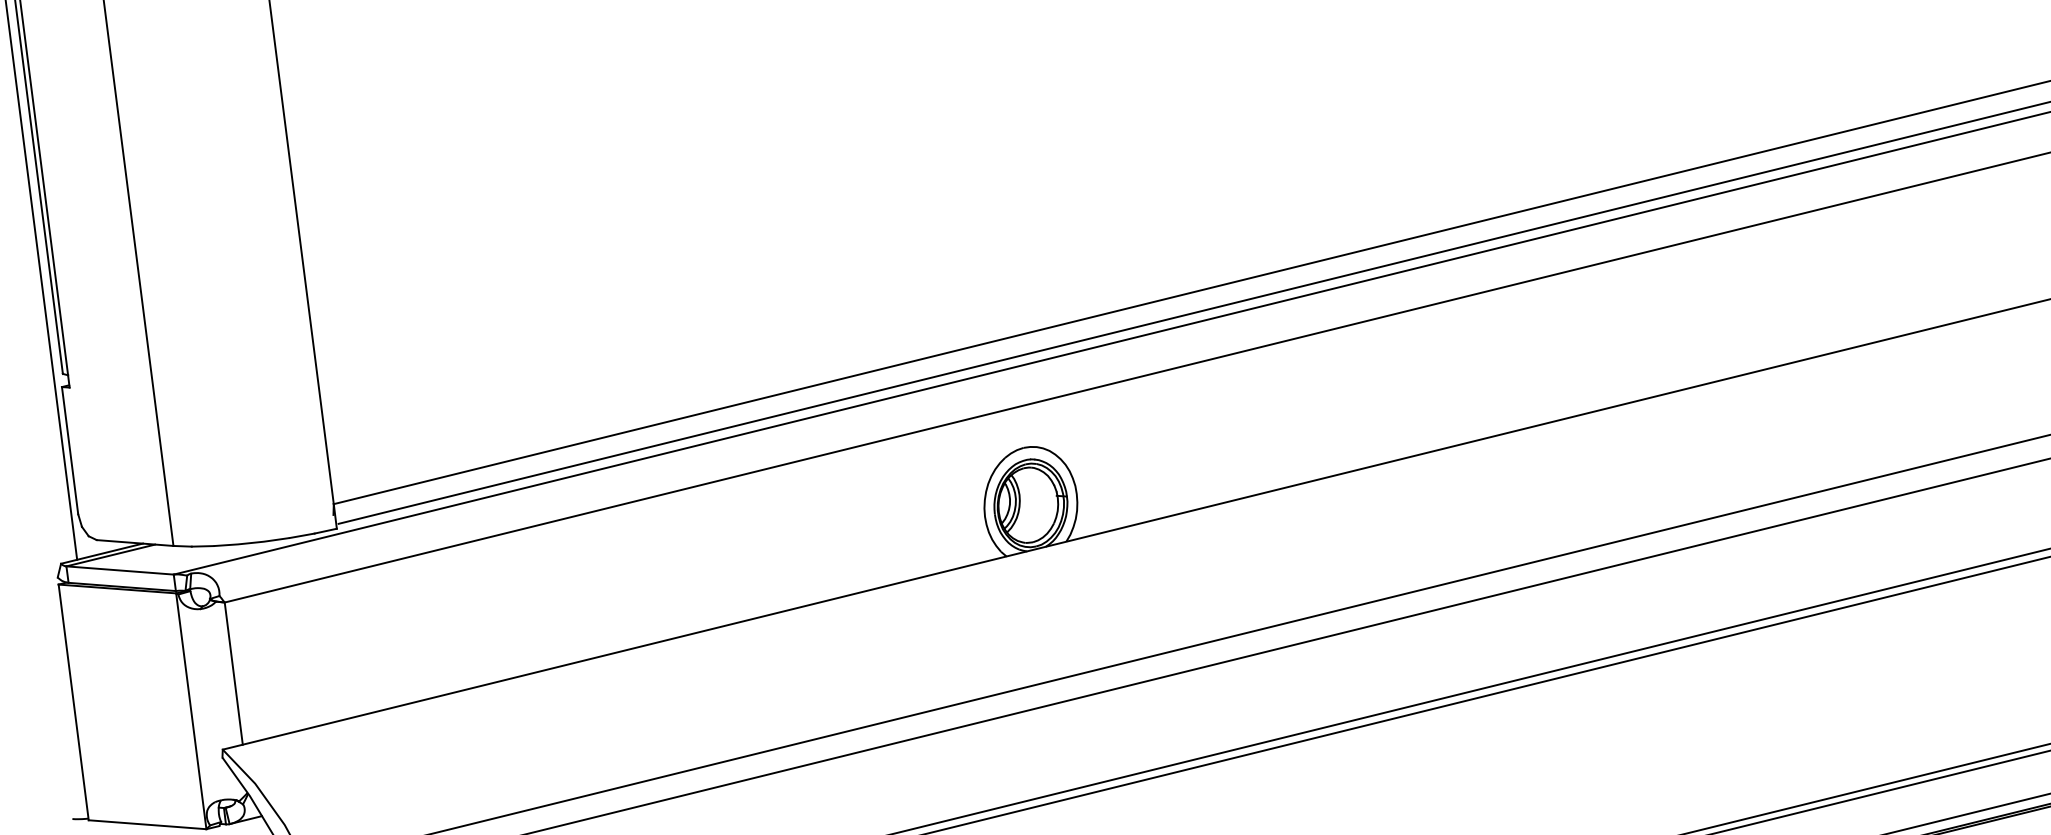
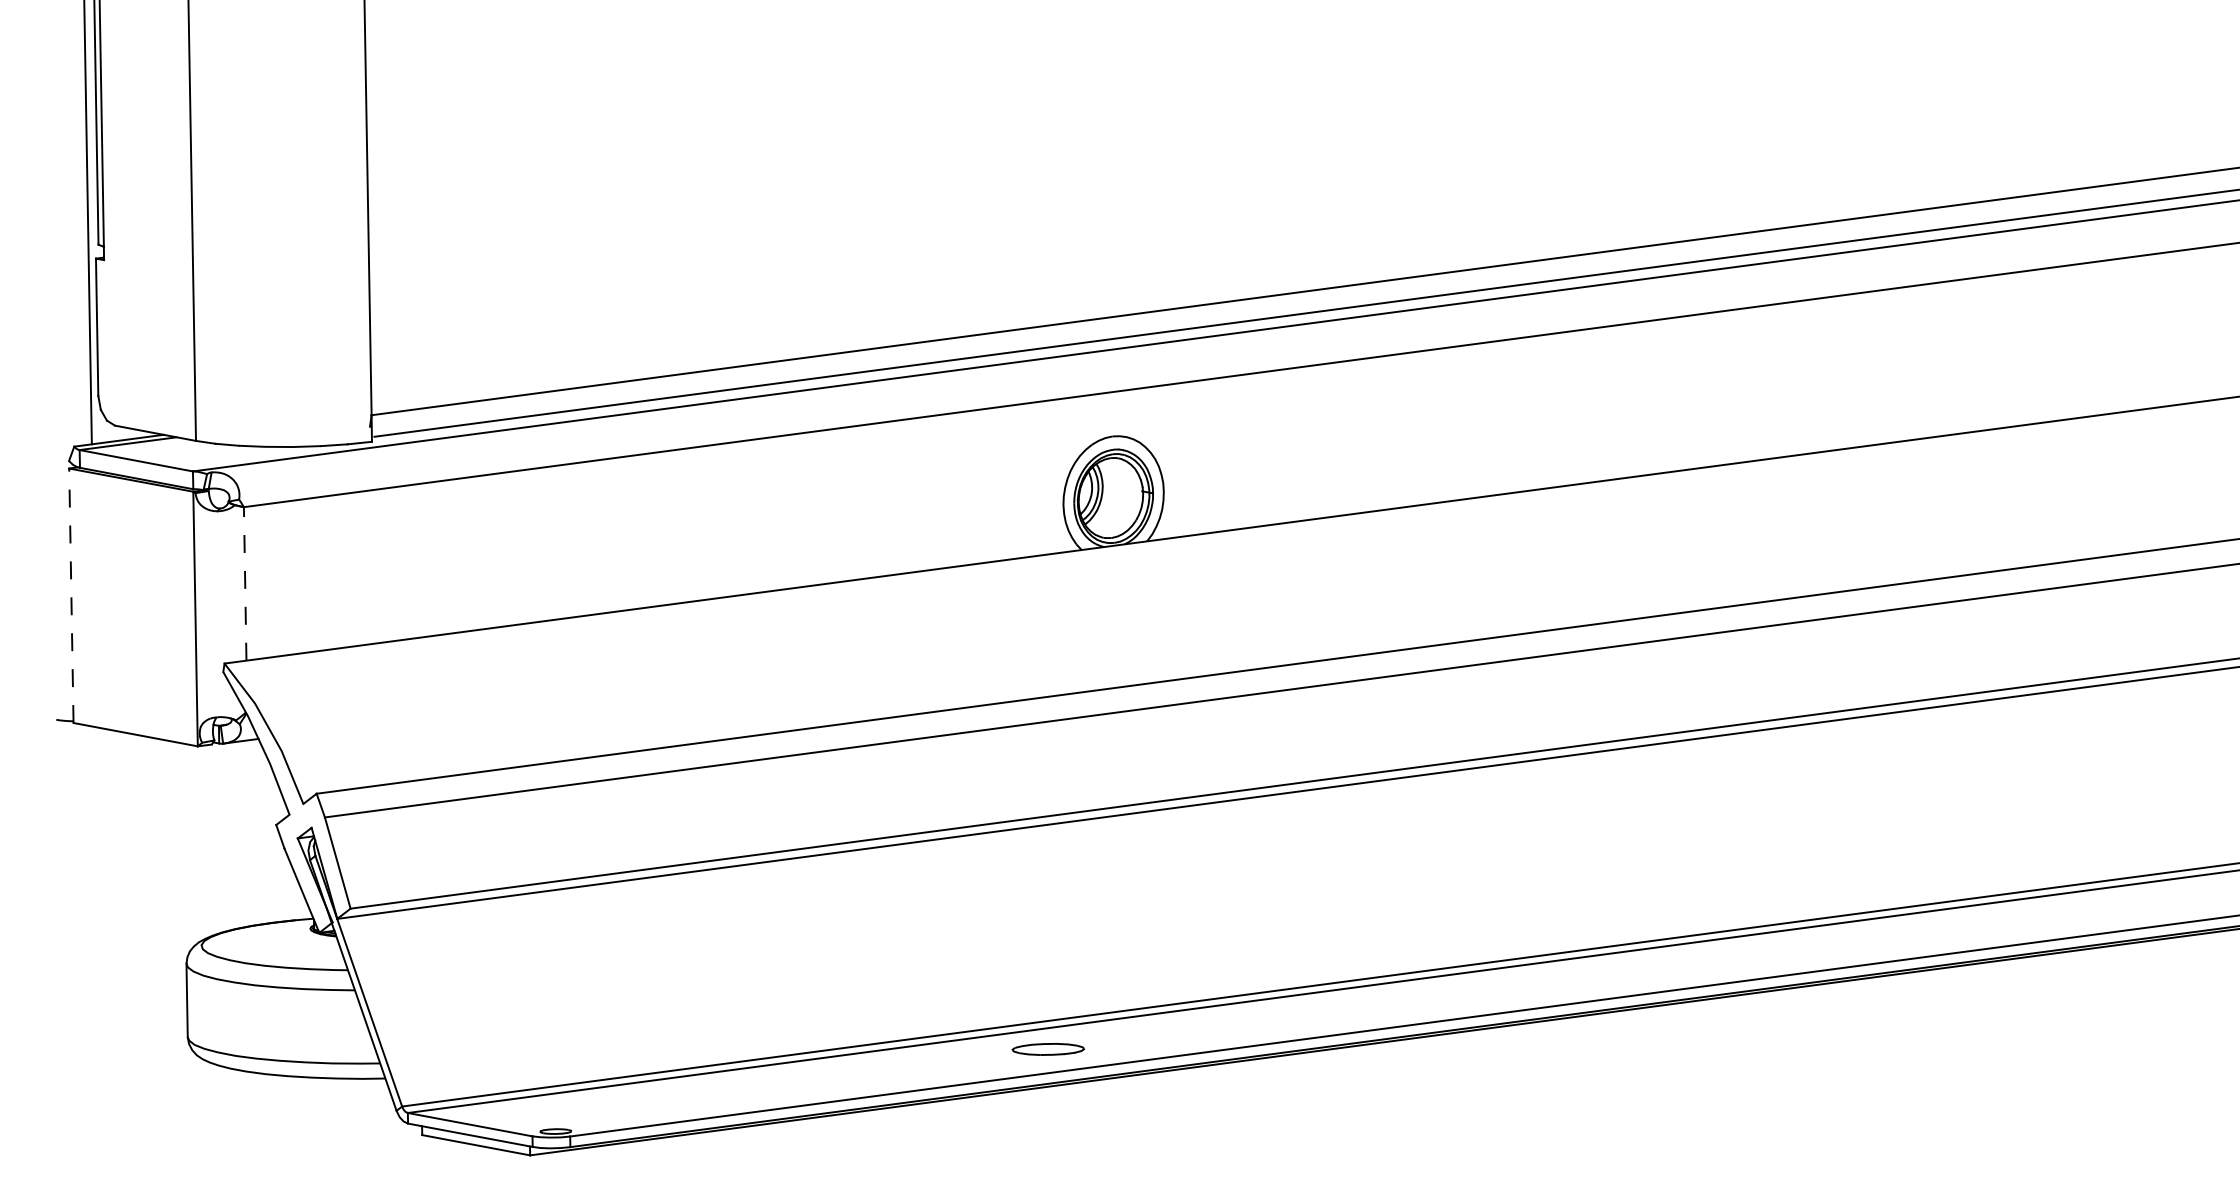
line: (233, 673) -> (245, 583), solid -> dashed
line: (73, 702) -> (71, 595), solid -> dashed

